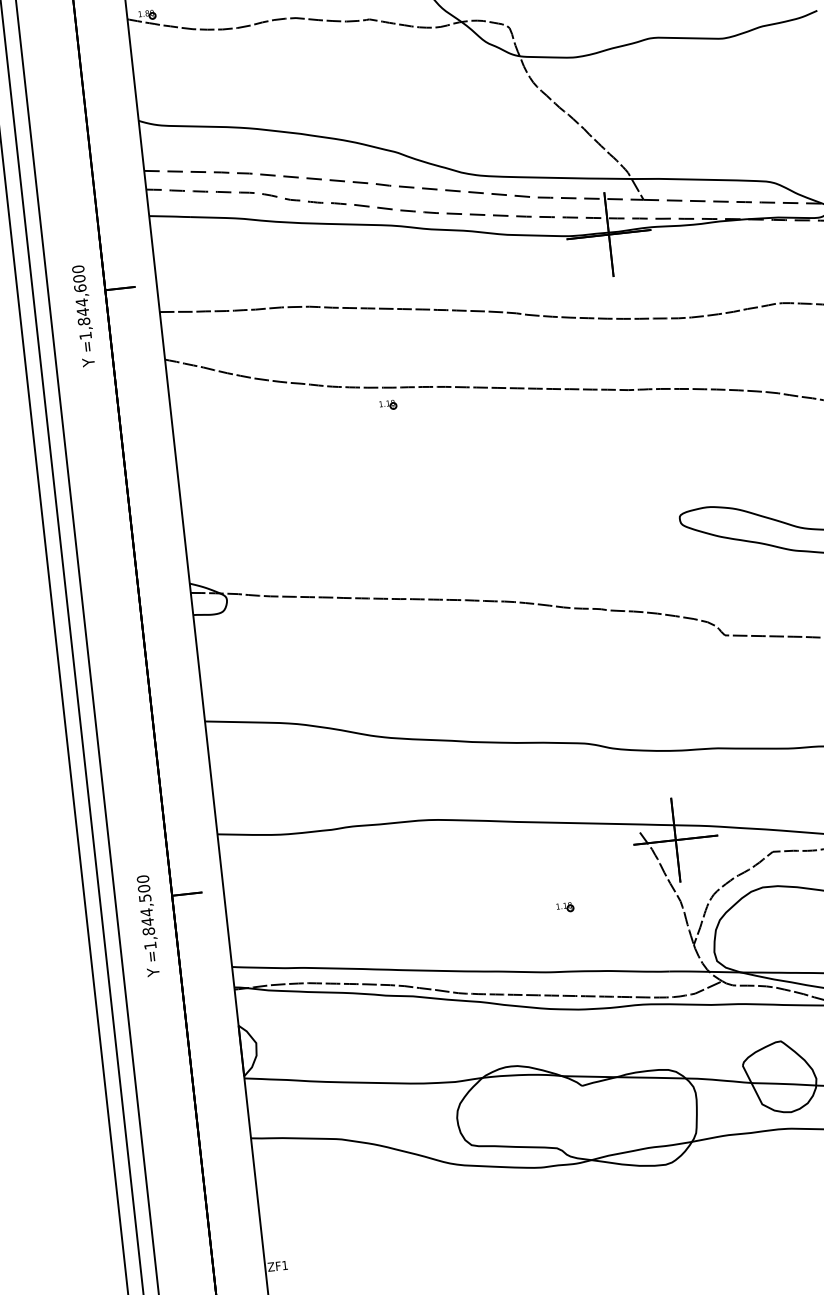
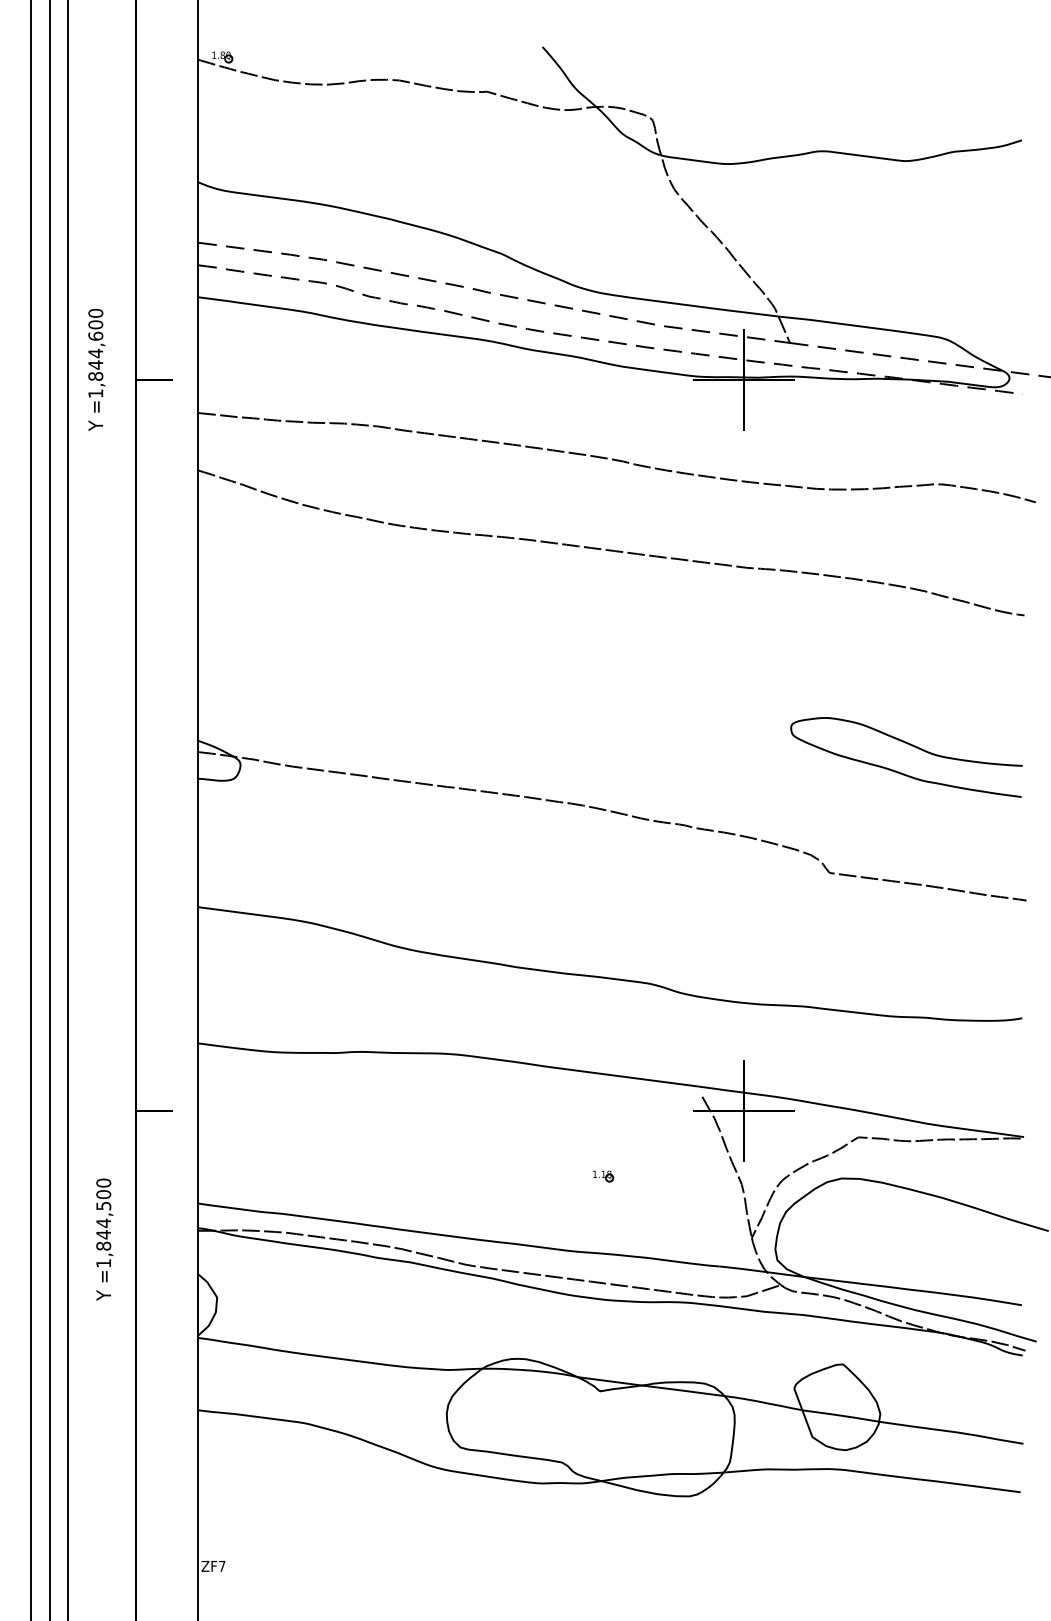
text: (84, 315) -> (96, 369), moved
part: (388, 405) -> (458, 554), removed
text: (148, 925) -> (104, 1239), moved
text: (285, 1265) -> (222, 1566), ZF1 -> ZF7

